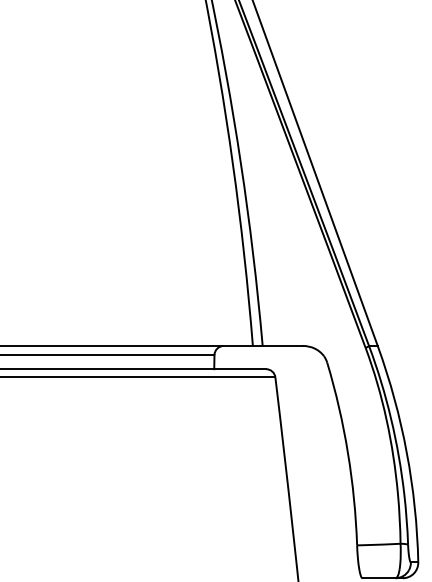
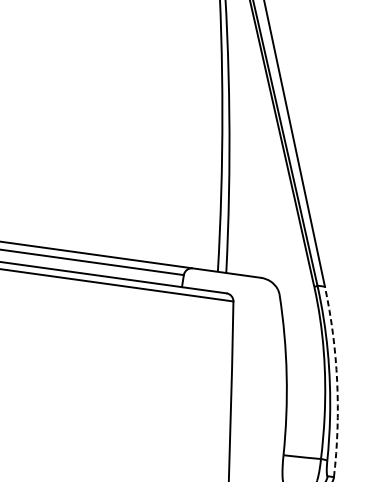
arc: (406, 452) -> (336, 381), solid -> dashed

